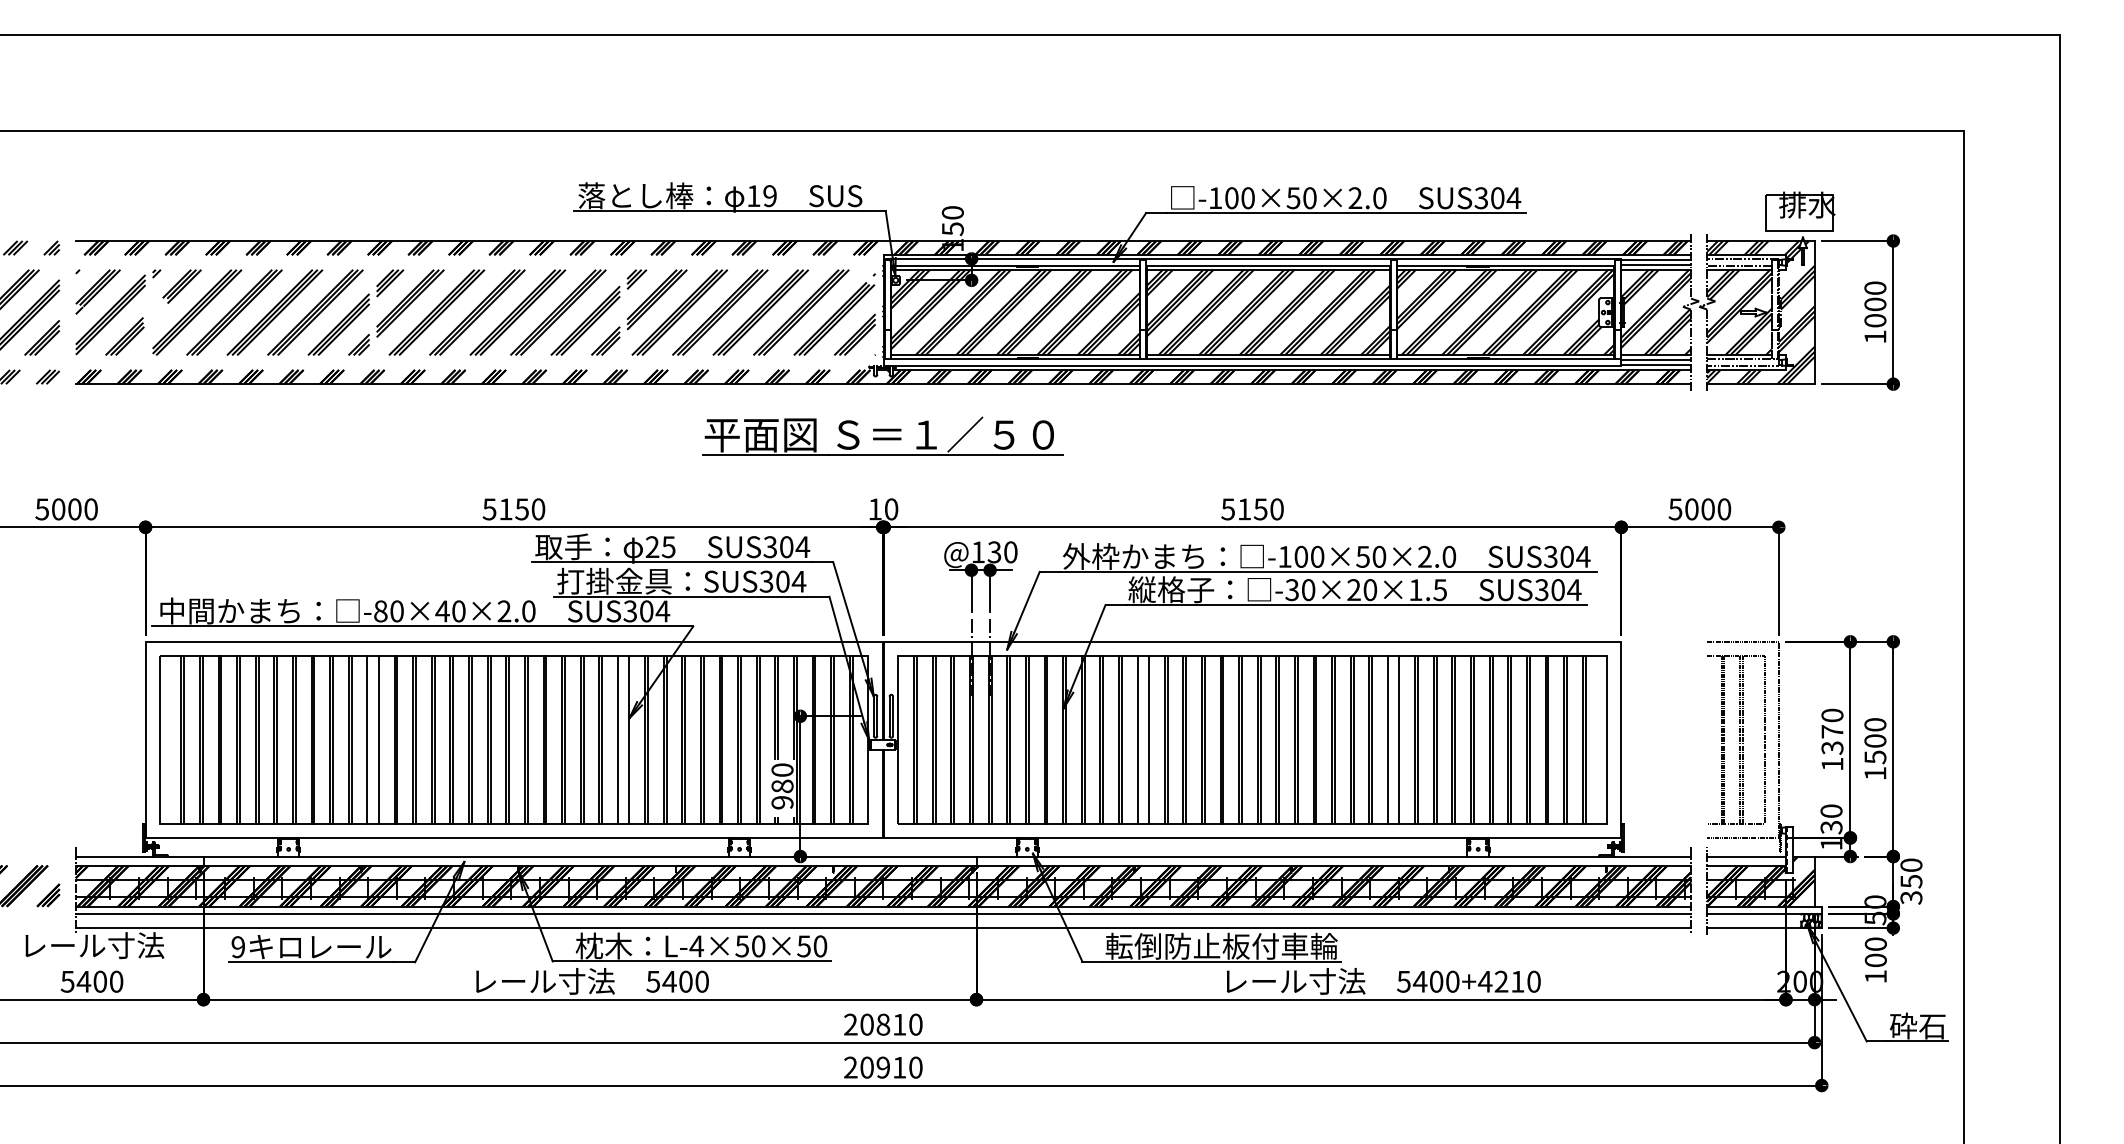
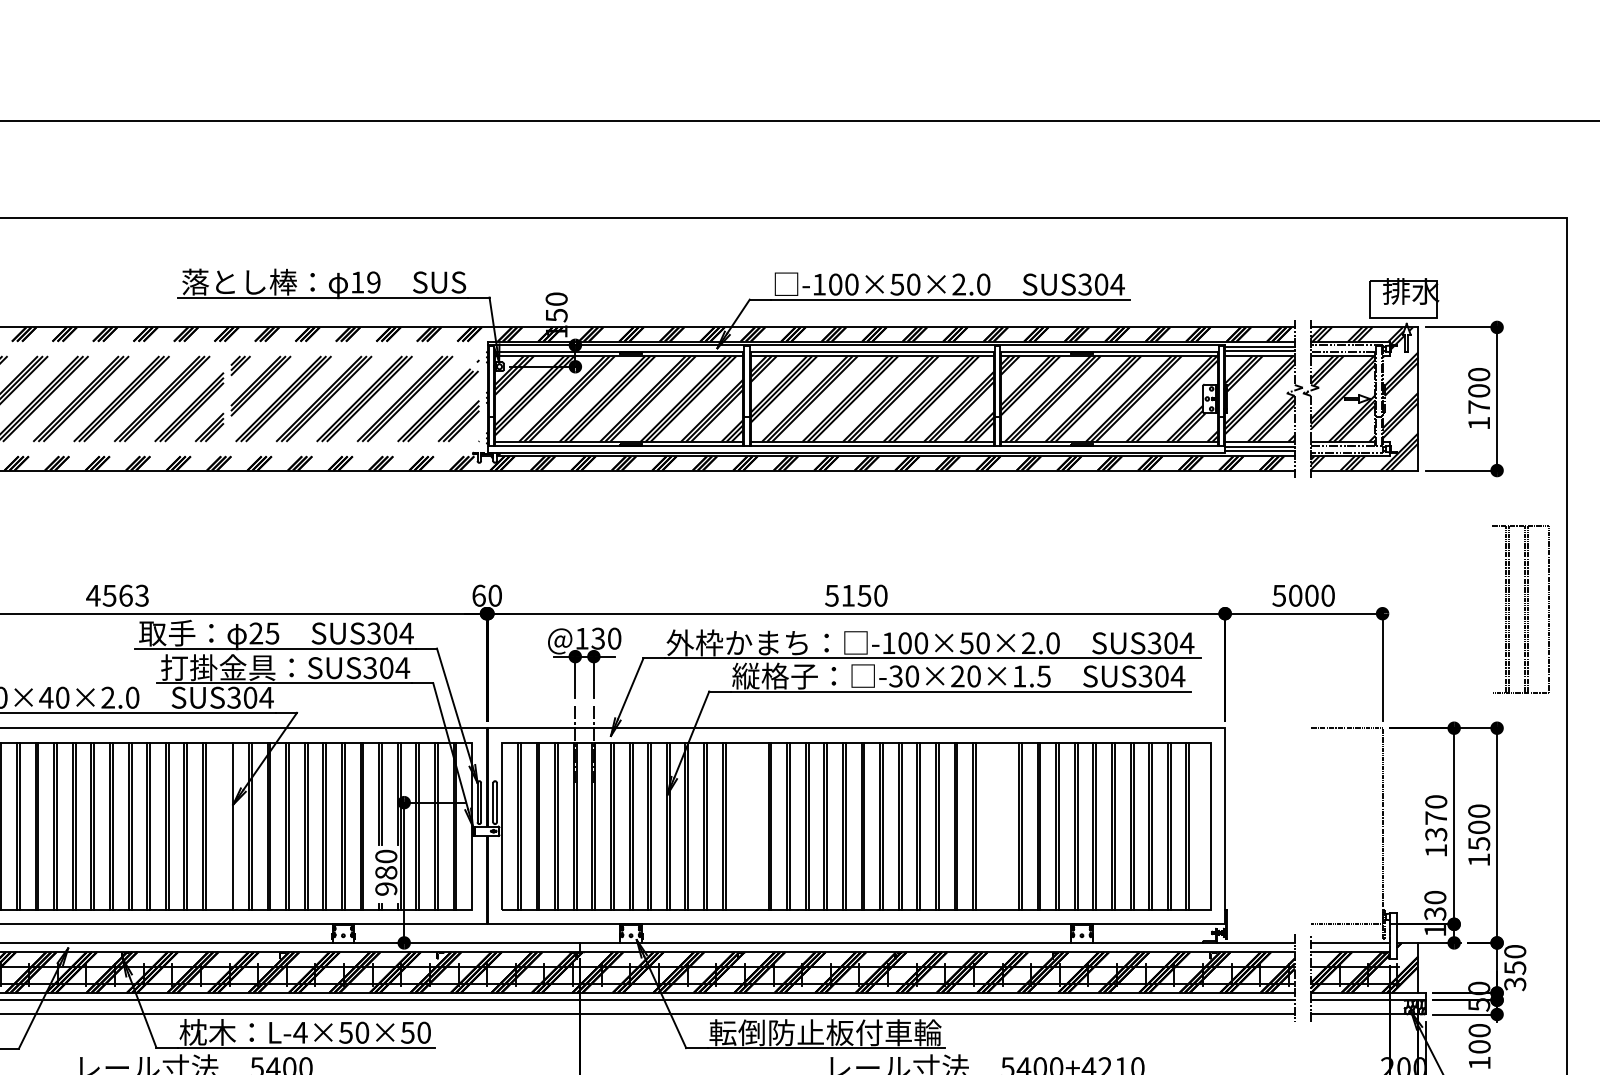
text: (1875, 320) -> (1479, 406), 1000 -> 1700
part: (882, 435) -> (486, 521), removed
text: (513, 509) -> (117, 595), 5150 -> 4563
text: (875, 509) -> (479, 595), 10 -> 60
line: (617, 739) -> (221, 825), removed
line: (1137, 739) -> (741, 825), removed
line: (1148, 739) -> (752, 825), removed
line: (1388, 739) -> (992, 825), removed
line: (1399, 739) -> (1003, 825), removed
part: (1736, 739) -> (1521, 608), moved

